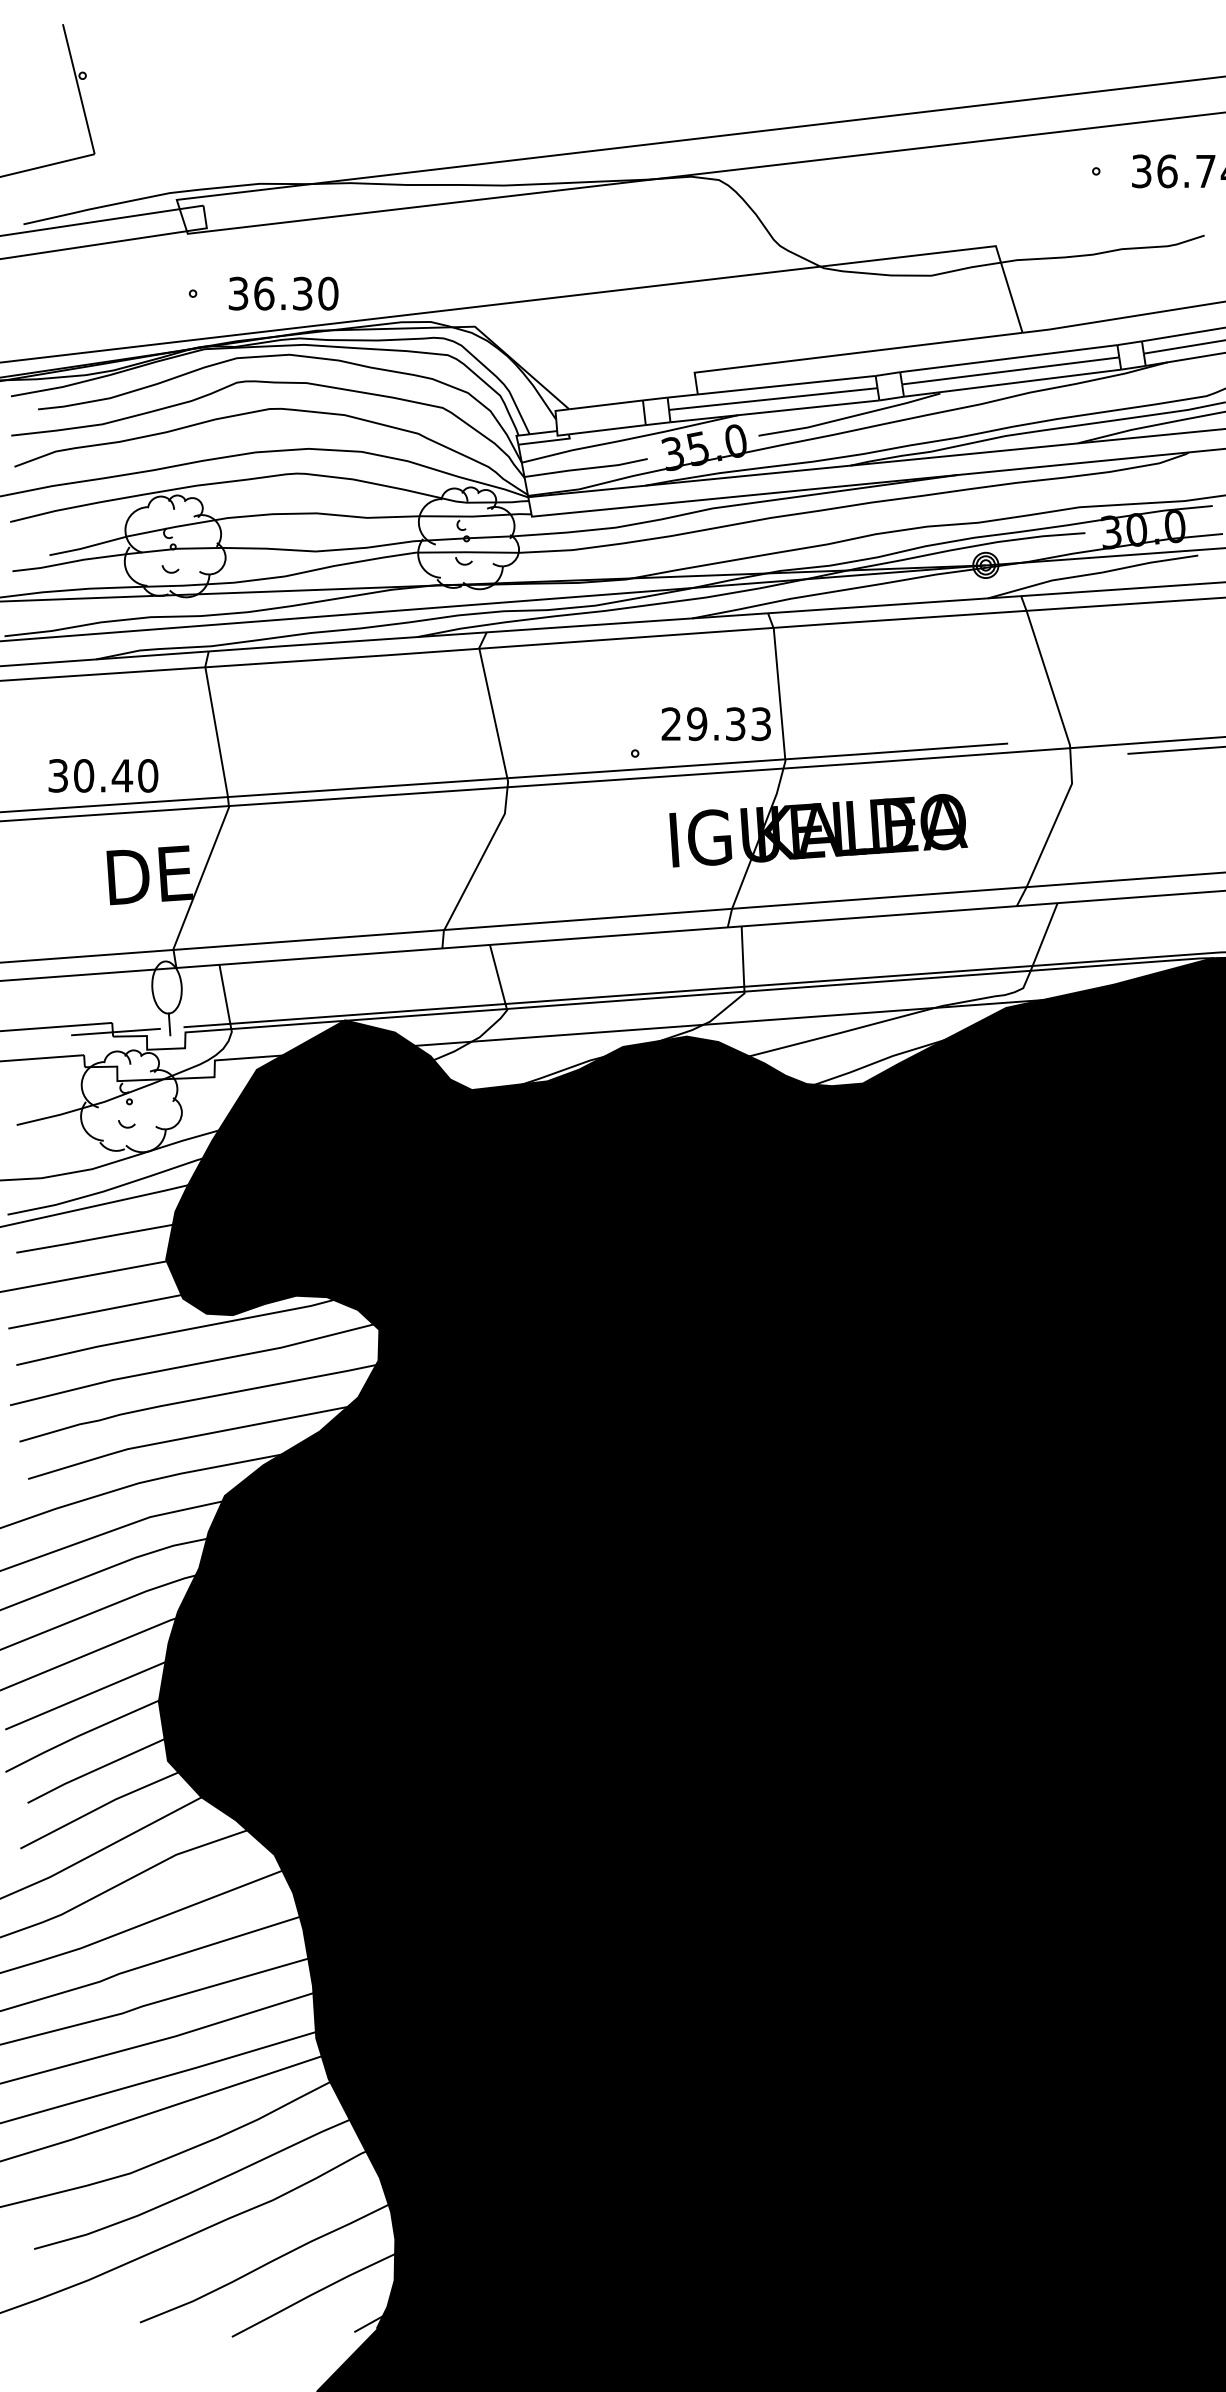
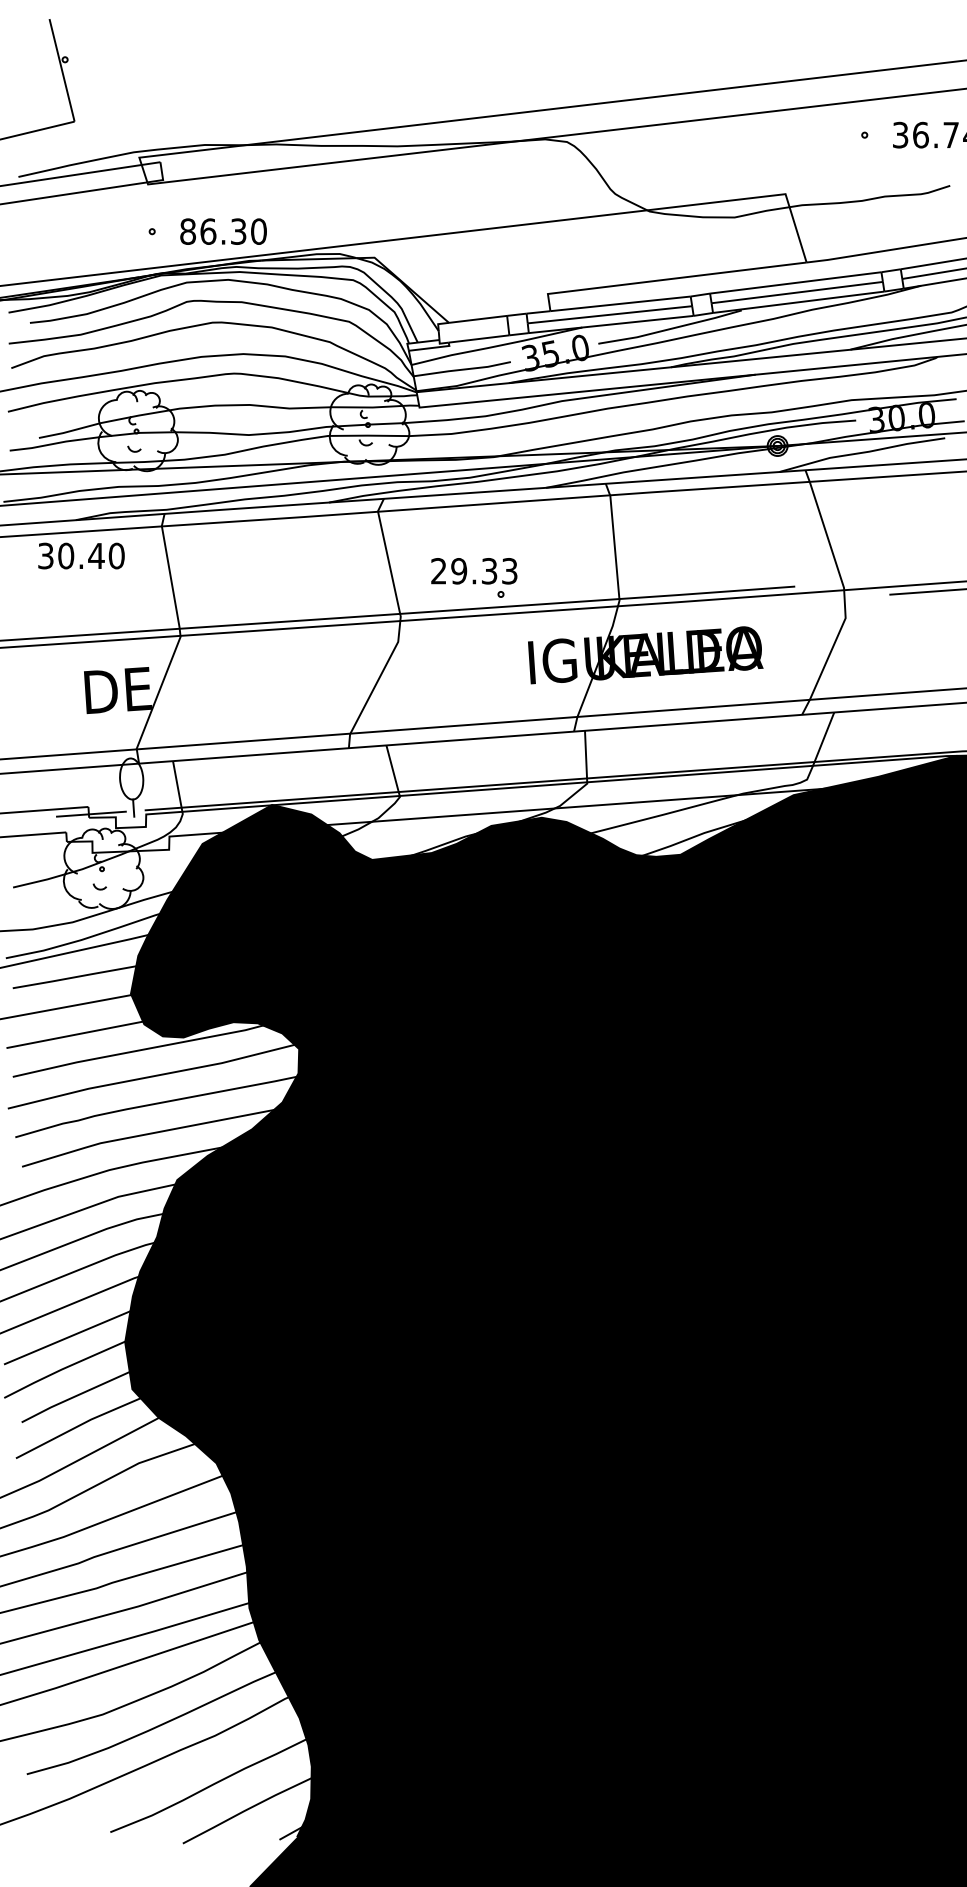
text: (238, 293) -> (188, 231), 36.30 -> 86.30
text: (715, 724) -> (473, 571), moved
text: (103, 775) -> (81, 555), moved

